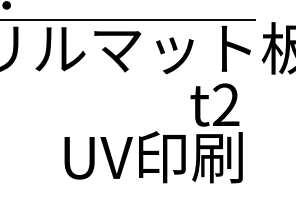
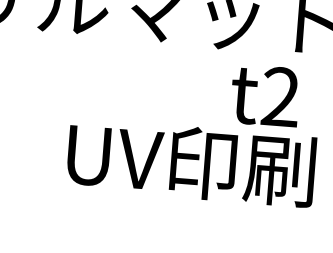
text: (214, 104) -> (264, 95), moved

